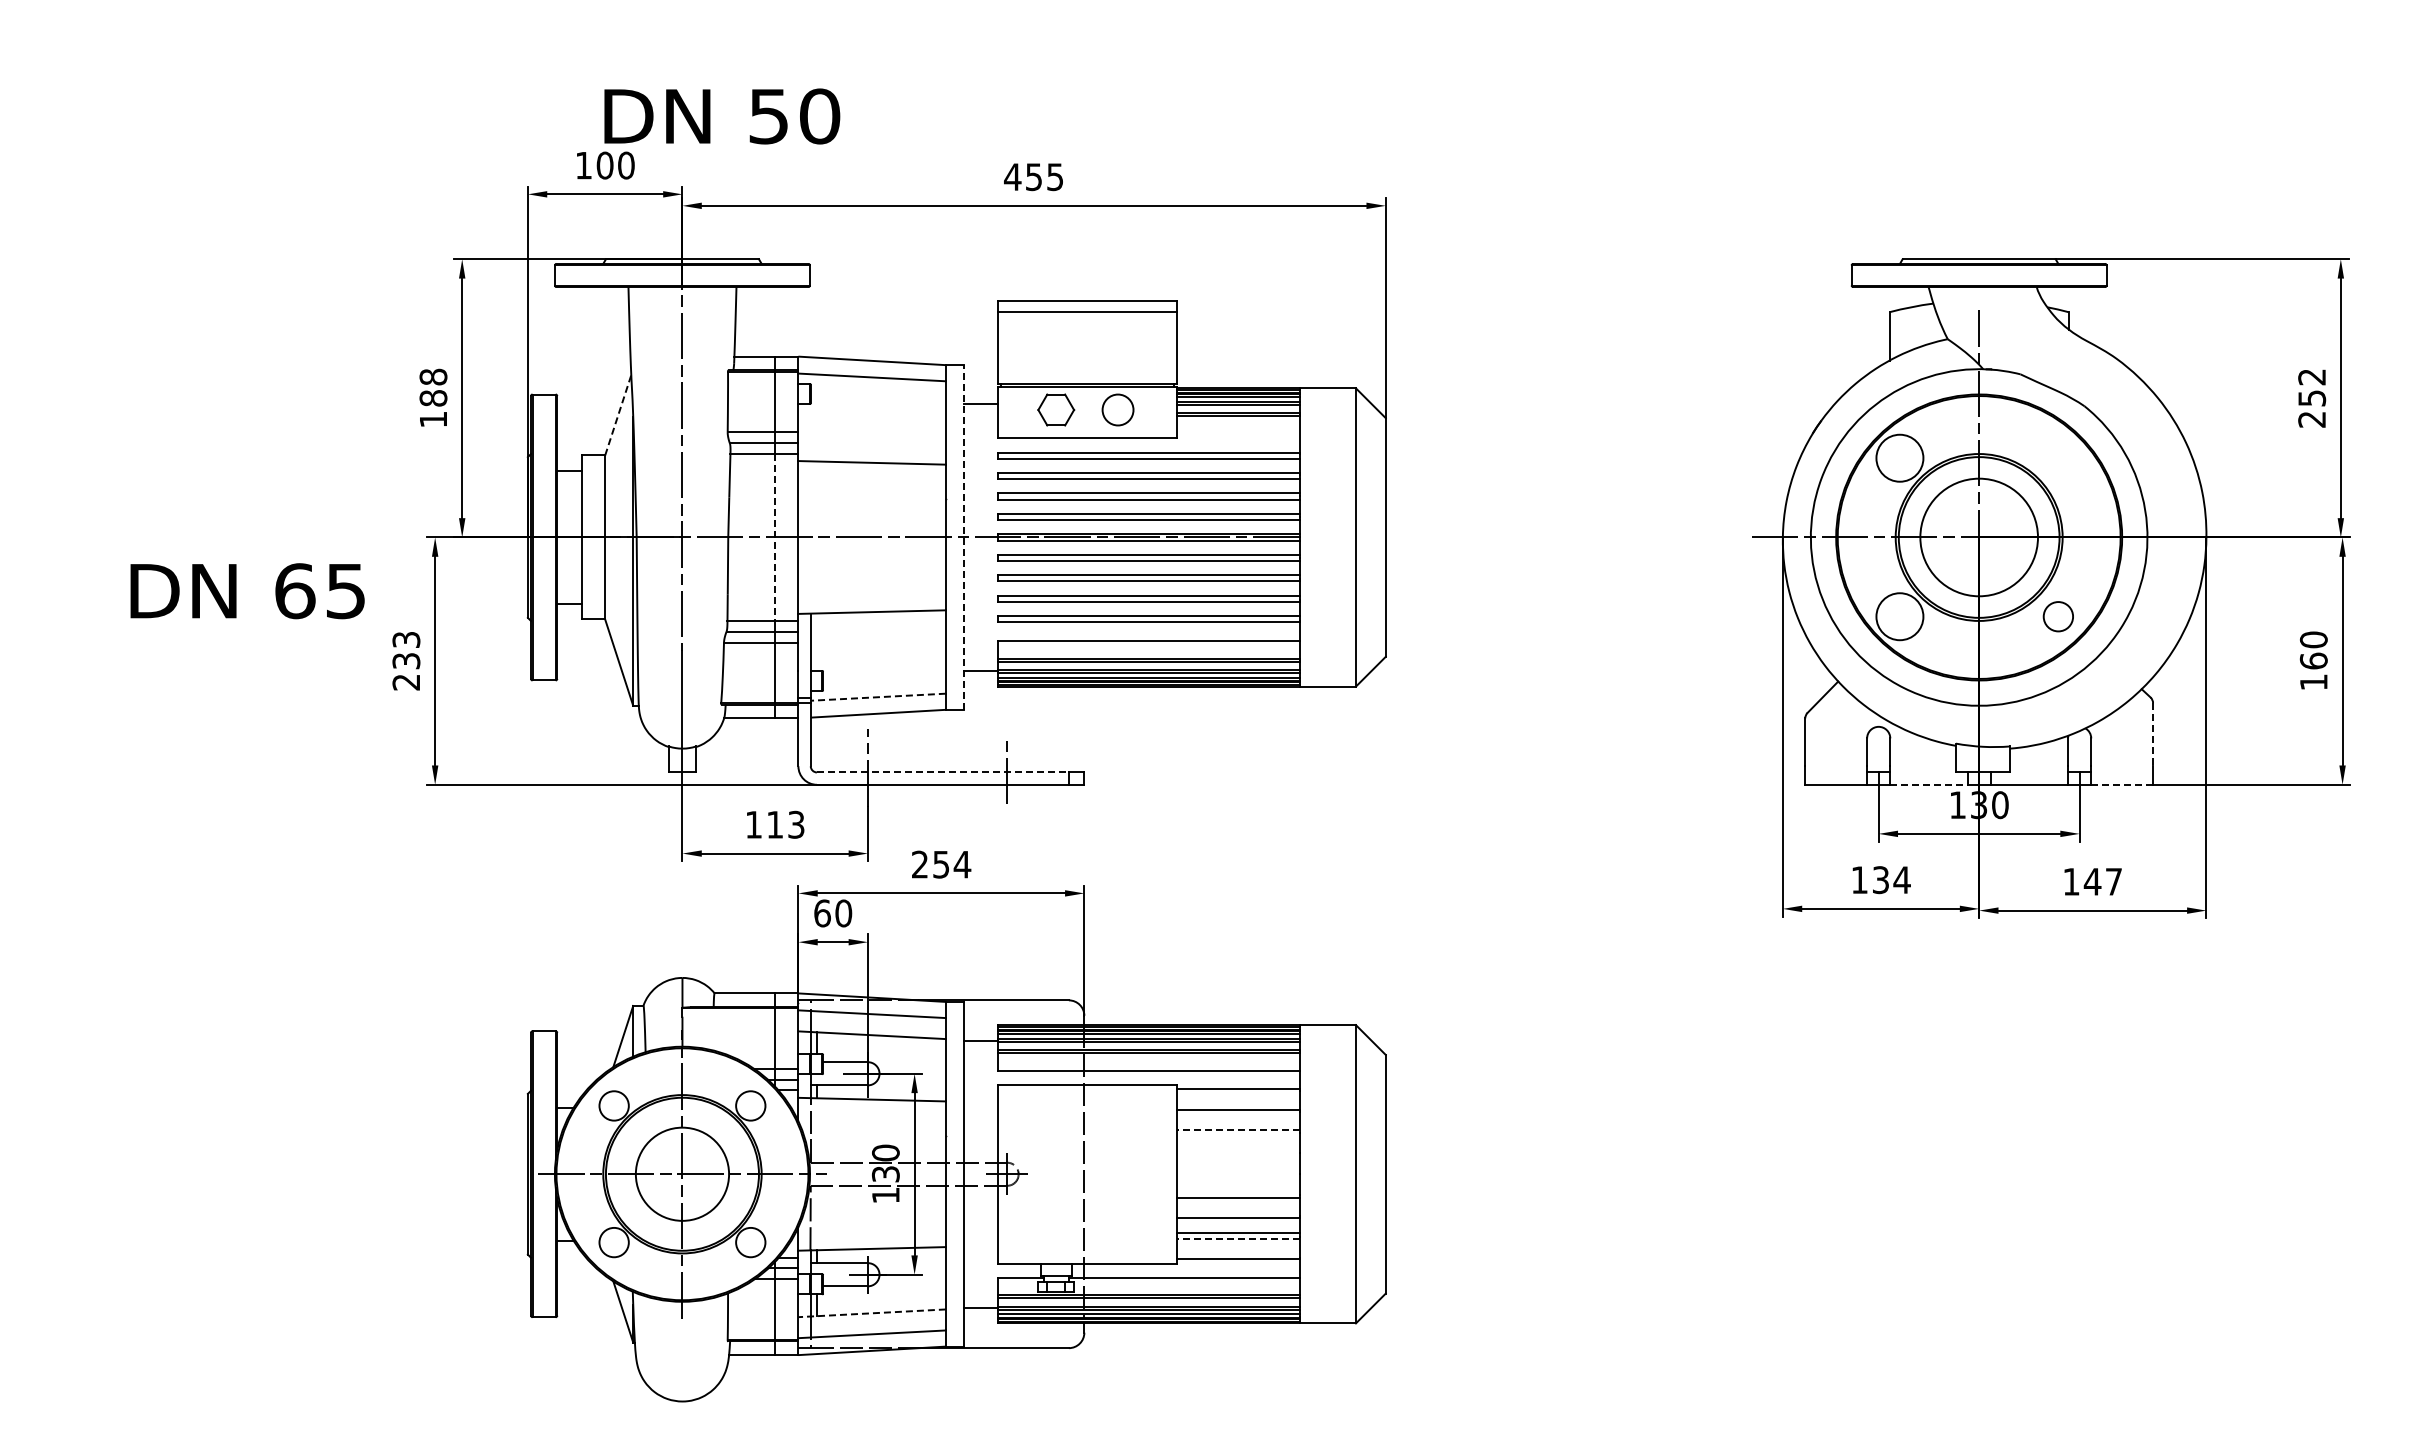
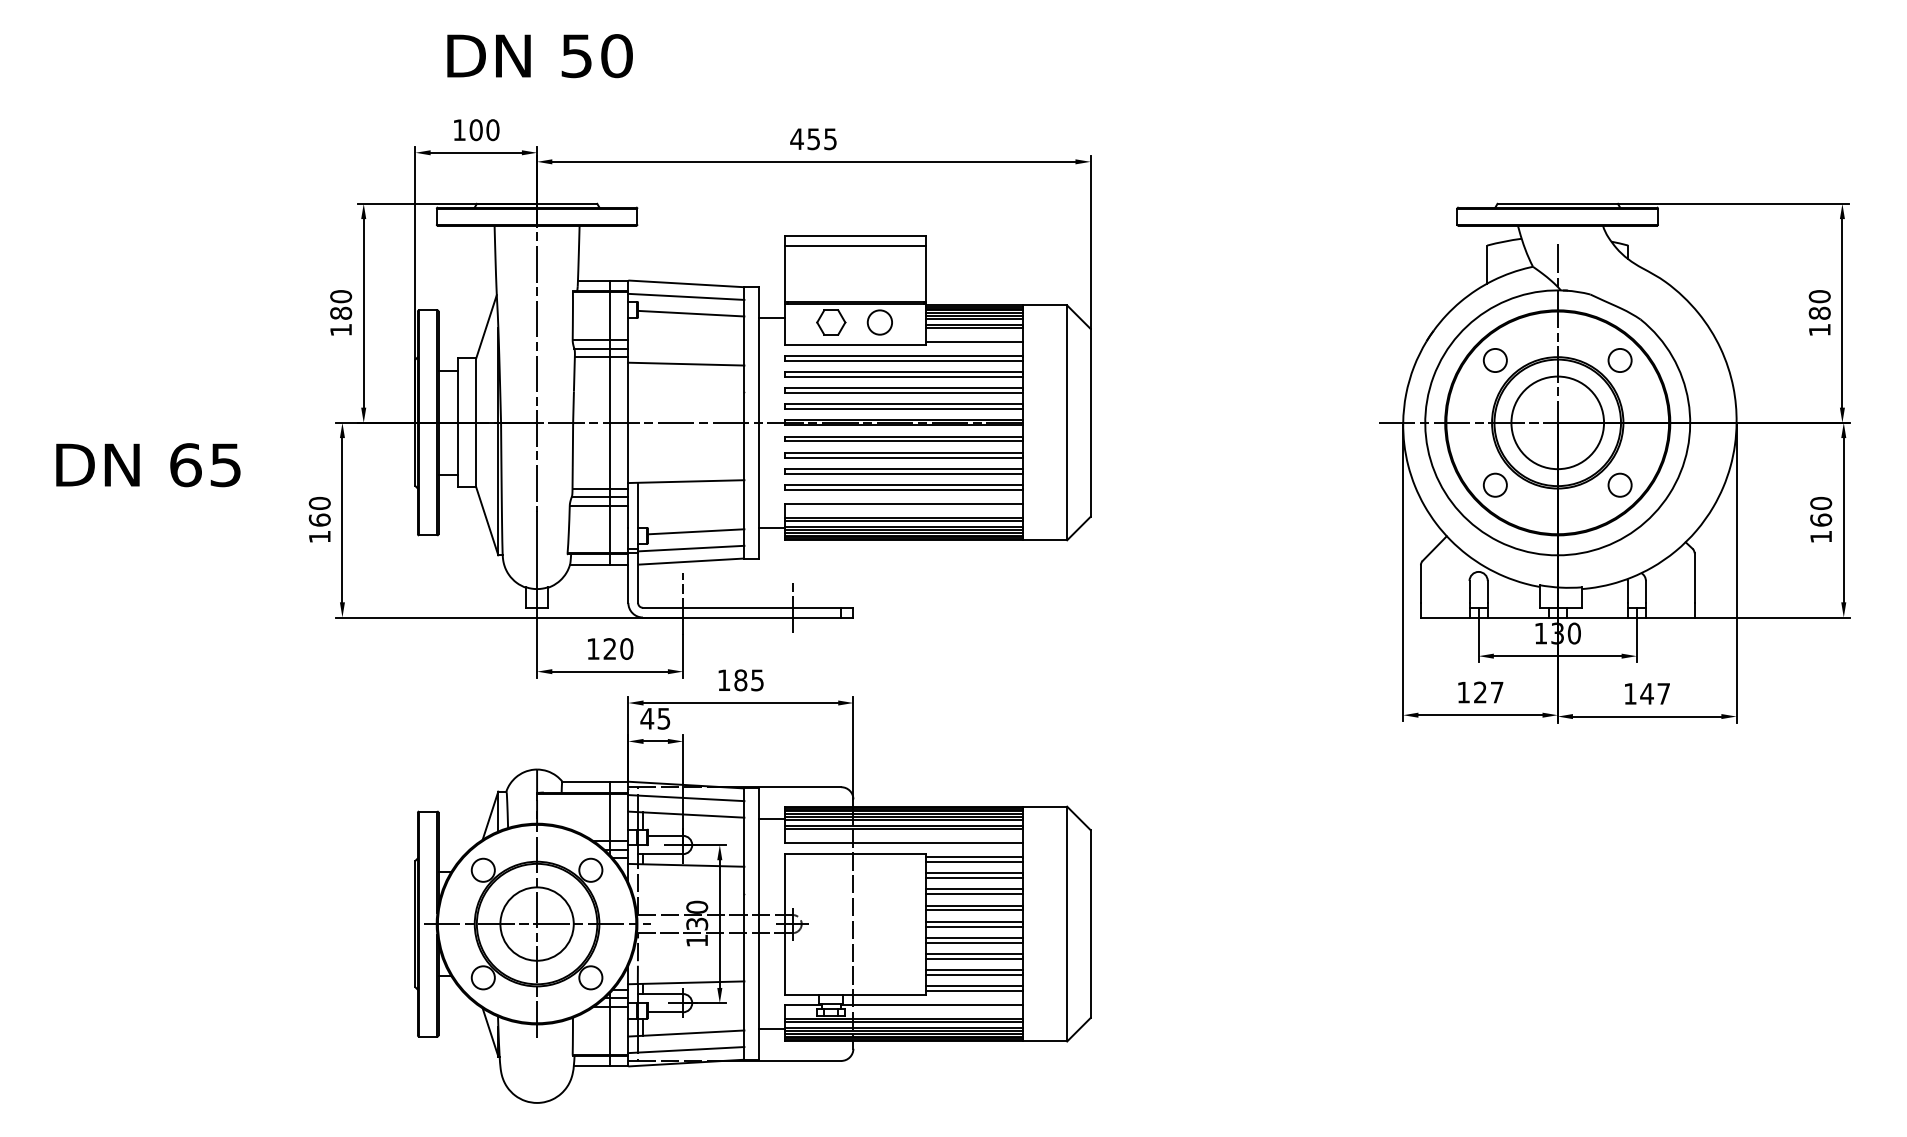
text: (722, 116) -> (540, 56), moved
text: (433, 376) -> (341, 296), 188 -> 180
text: (2312, 397) -> (1820, 312), 252 -> 180
line: (877, 398) -> (690, 313), added
line: (618, 414) -> (486, 326), dashed -> solid
line: (1237, 434) -> (973, 341), added
circle: (1899, 457) -> (1495, 359), size x0.62
circle: (2057, 457) -> (1619, 359), added
line: (963, 536) -> (758, 422), dashed -> solid
line: (775, 537) -> (610, 422), dashed -> solid
text: (247, 591) -> (148, 465), moved
circle: (1899, 616) -> (1495, 485), size x0.62
text: (406, 660) -> (319, 519), 233 -> 160
line: (884, 675) -> (696, 531), added
line: (878, 697) -> (691, 548), dashed -> solid
line: (2153, 734) -> (1694, 577), dashed -> solid
line: (942, 772) -> (741, 607), dashed -> solid
line: (1928, 784) -> (1517, 617), dashed -> solid
line: (2122, 784) -> (1670, 617), dashed -> solid
text: (785, 824) -> (618, 648), 113 -> 120
text: (941, 864) -> (740, 680), 254 -> 185
text: (1891, 880) -> (1488, 692), 134 -> 127
text: (832, 913) -> (655, 718), 60 -> 45
line: (1237, 1095) -> (973, 862), added
line: (1237, 1116) -> (973, 878), added
line: (1237, 1130) -> (973, 889), dashed -> solid
line: (1237, 1136) -> (973, 894), added
line: (1237, 1150) -> (973, 905), added
line: (1237, 1156) -> (973, 910), added
line: (1237, 1171) -> (973, 921), added
line: (1237, 1177) -> (973, 926), added
line: (1237, 1191) -> (973, 937), added
line: (1237, 1212) -> (973, 954), added
line: (1237, 1238) -> (973, 974), dashed -> solid
line: (1237, 1252) -> (973, 985), added
line: (872, 1313) -> (686, 1033), dashed -> solid

